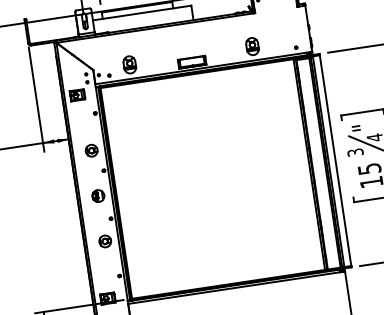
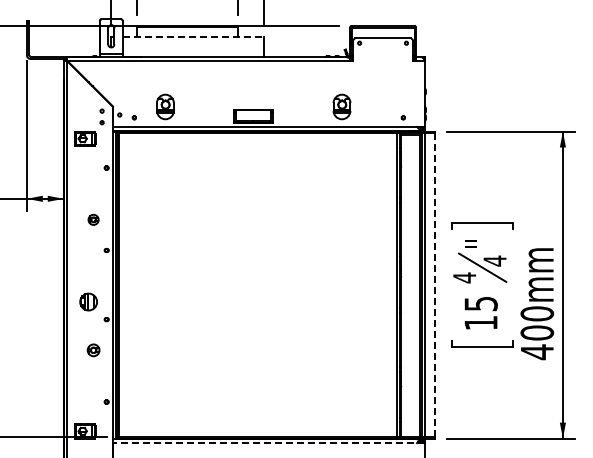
line: (142, 13) -> (193, 36), solid -> dashed
part: (91, 150) -> (93, 219), size x0.6
text: (355, 152) -> (464, 277), 3 -> 4
line: (335, 161) -> (434, 285), solid -> dashed
part: (98, 195) -> (88, 301), moved
part: (105, 241) -> (93, 350), size x0.7
line: (236, 288) -> (268, 443), solid -> dashed

